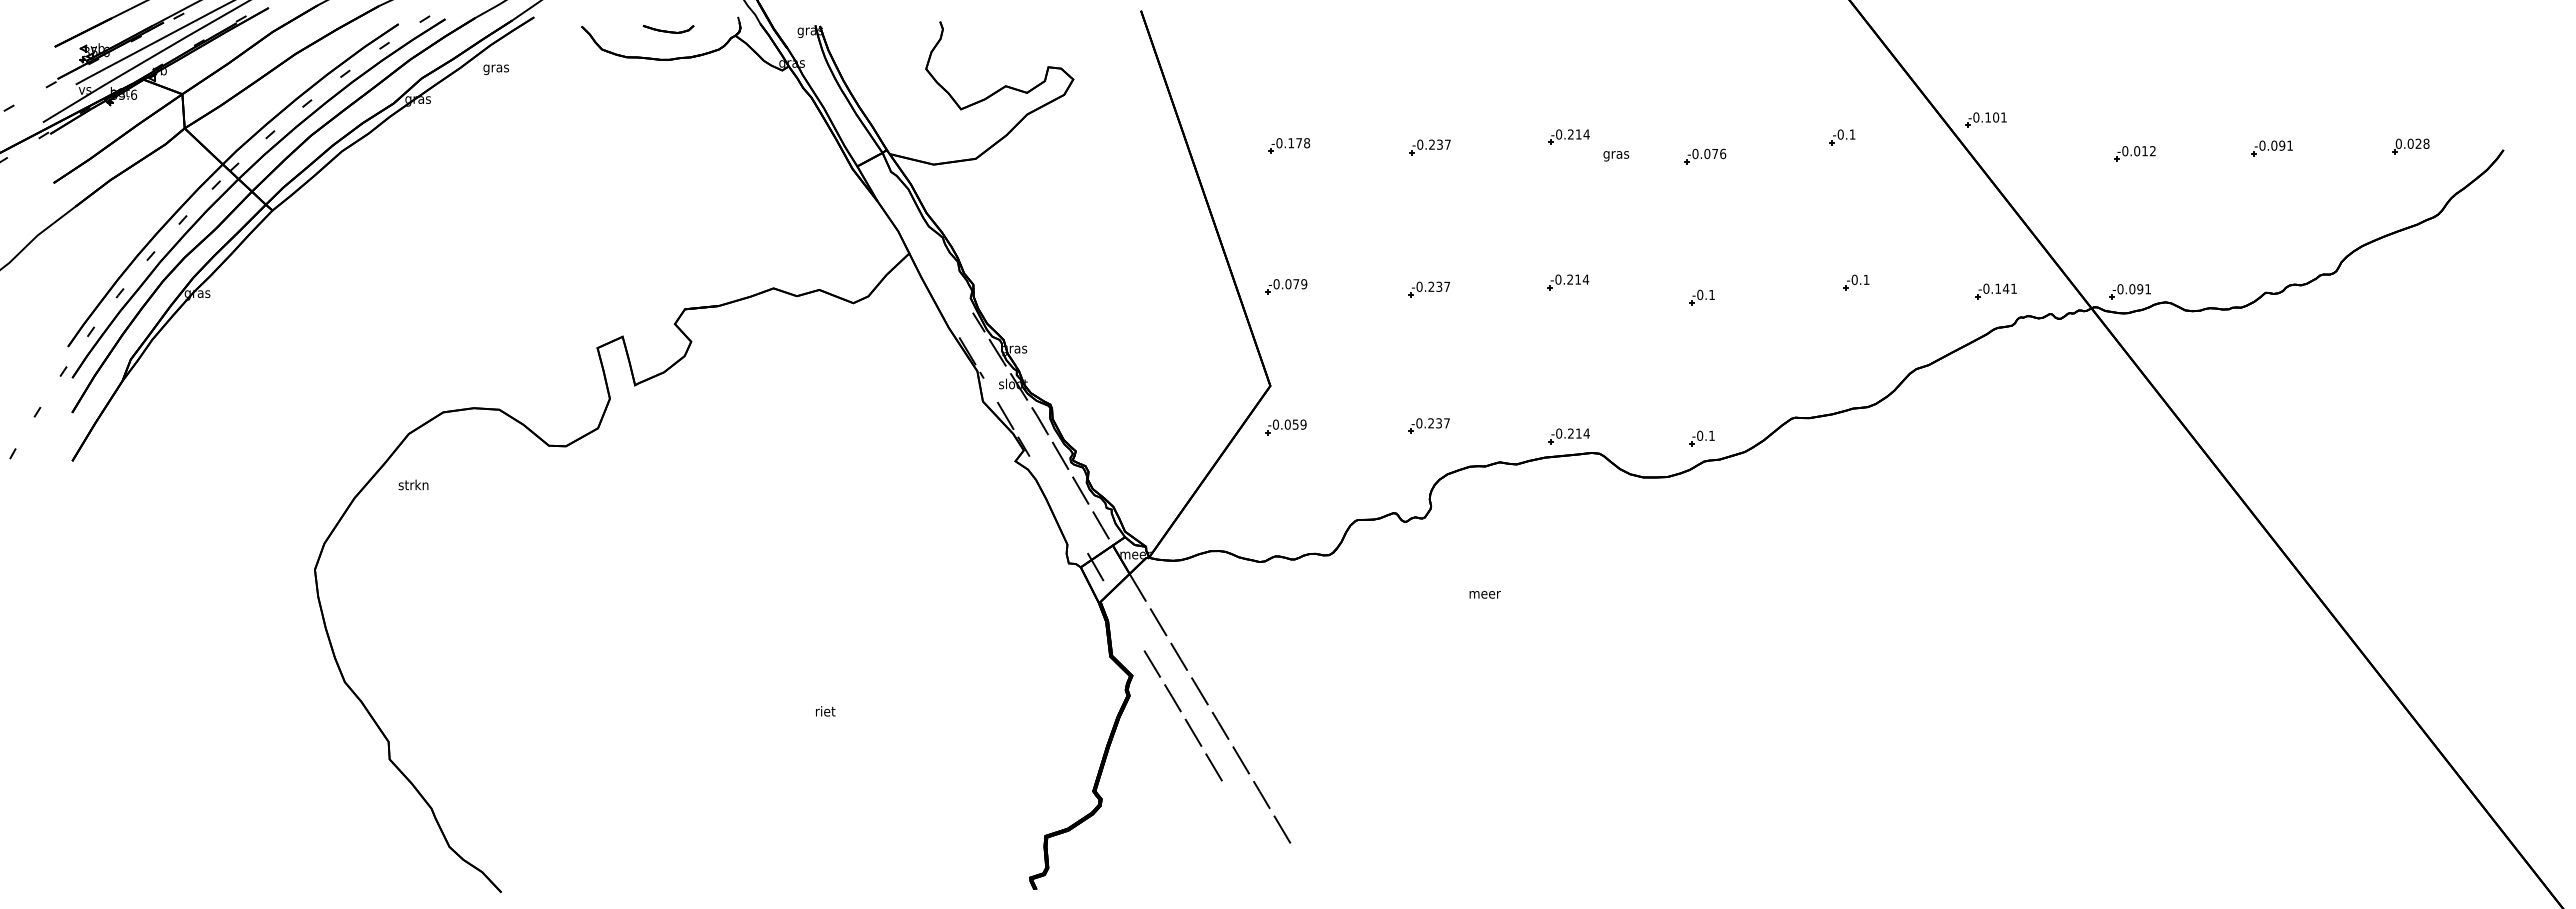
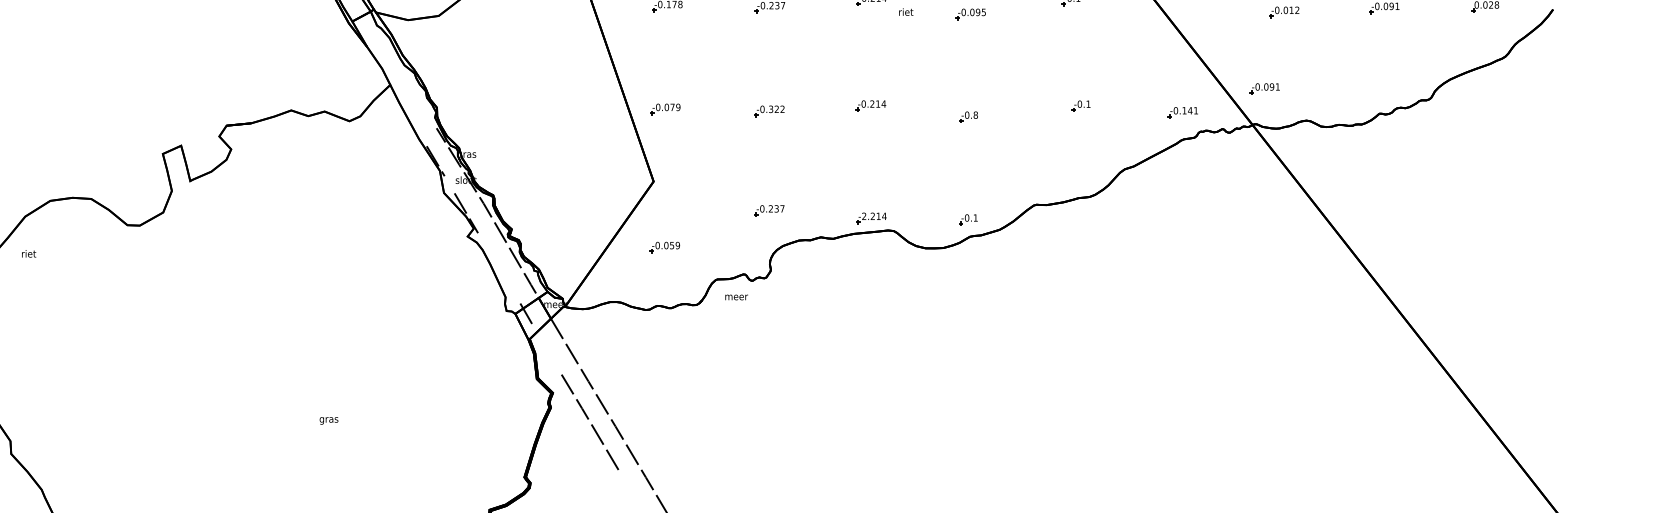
text: (1719, 153) -> (981, 12), -0.076 -> -0.095
text: (1616, 154) -> (906, 12), gras -> riet
text: (1439, 286) -> (777, 109), -0.237 -> -0.322
part: (2129, 291) -> (1264, 88), moved
text: (1712, 294) -> (976, 114), -0.1 -> -0.8
part: (1285, 427) -> (664, 247), moved
text: (1559, 433) -> (864, 216), -0.214 -> -2.214
text: (413, 484) -> (28, 253), strkn -> riet
text: (1484, 594) -> (736, 297), moved
text: (825, 712) -> (329, 419), riet -> gras

